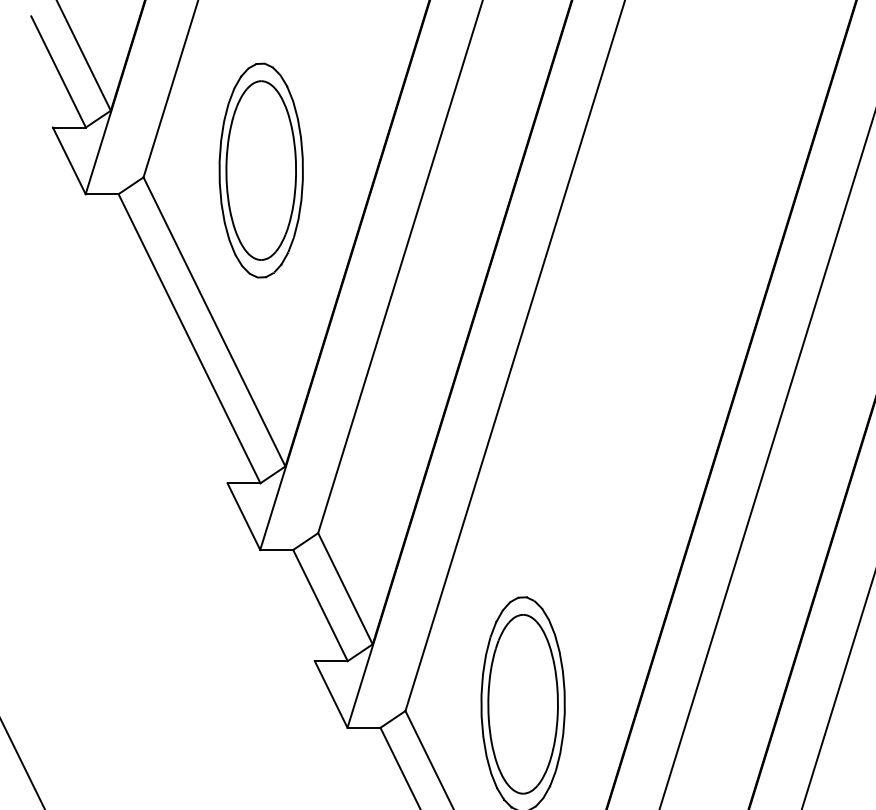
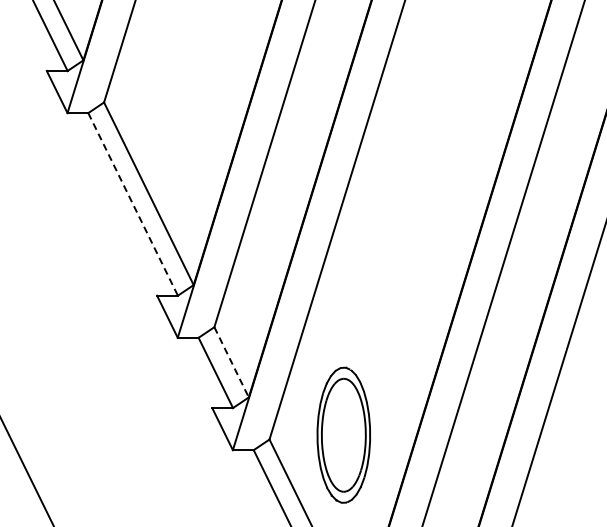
part: (261, 169) -> (178, 97), removed
line: (190, 338) -> (133, 204), solid -> dashed
line: (345, 589) -> (231, 362), solid -> dashed

